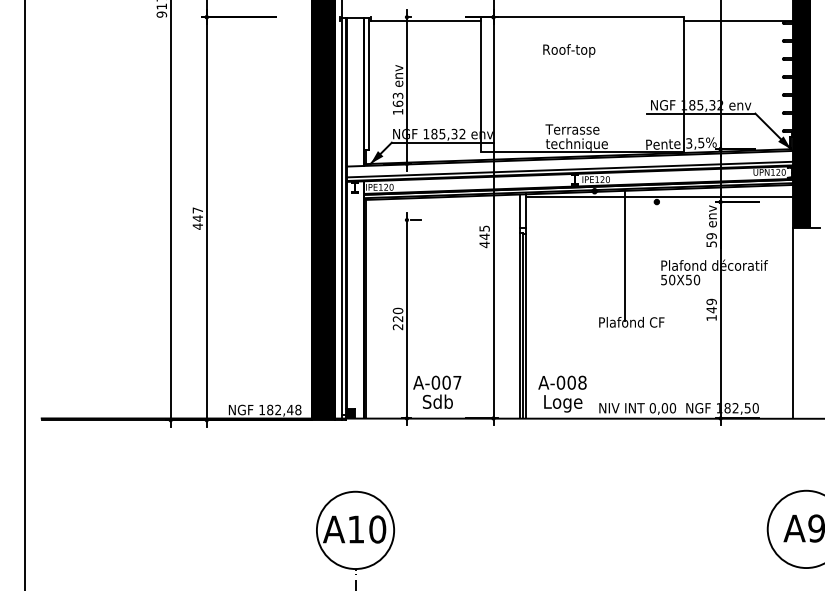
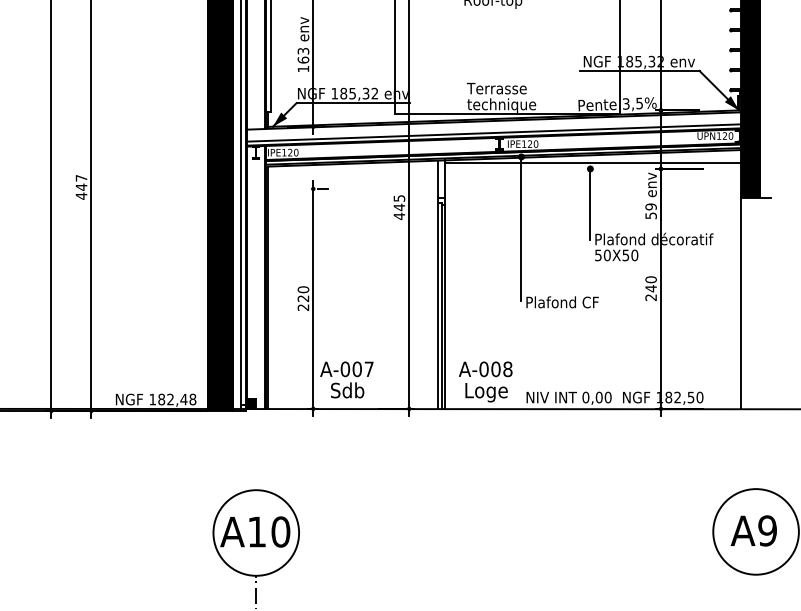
line: (656, 233) -> (589, 203), added
line: (624, 255) -> (521, 228), moved
text: (711, 310) -> (650, 289), 149 -> 240

